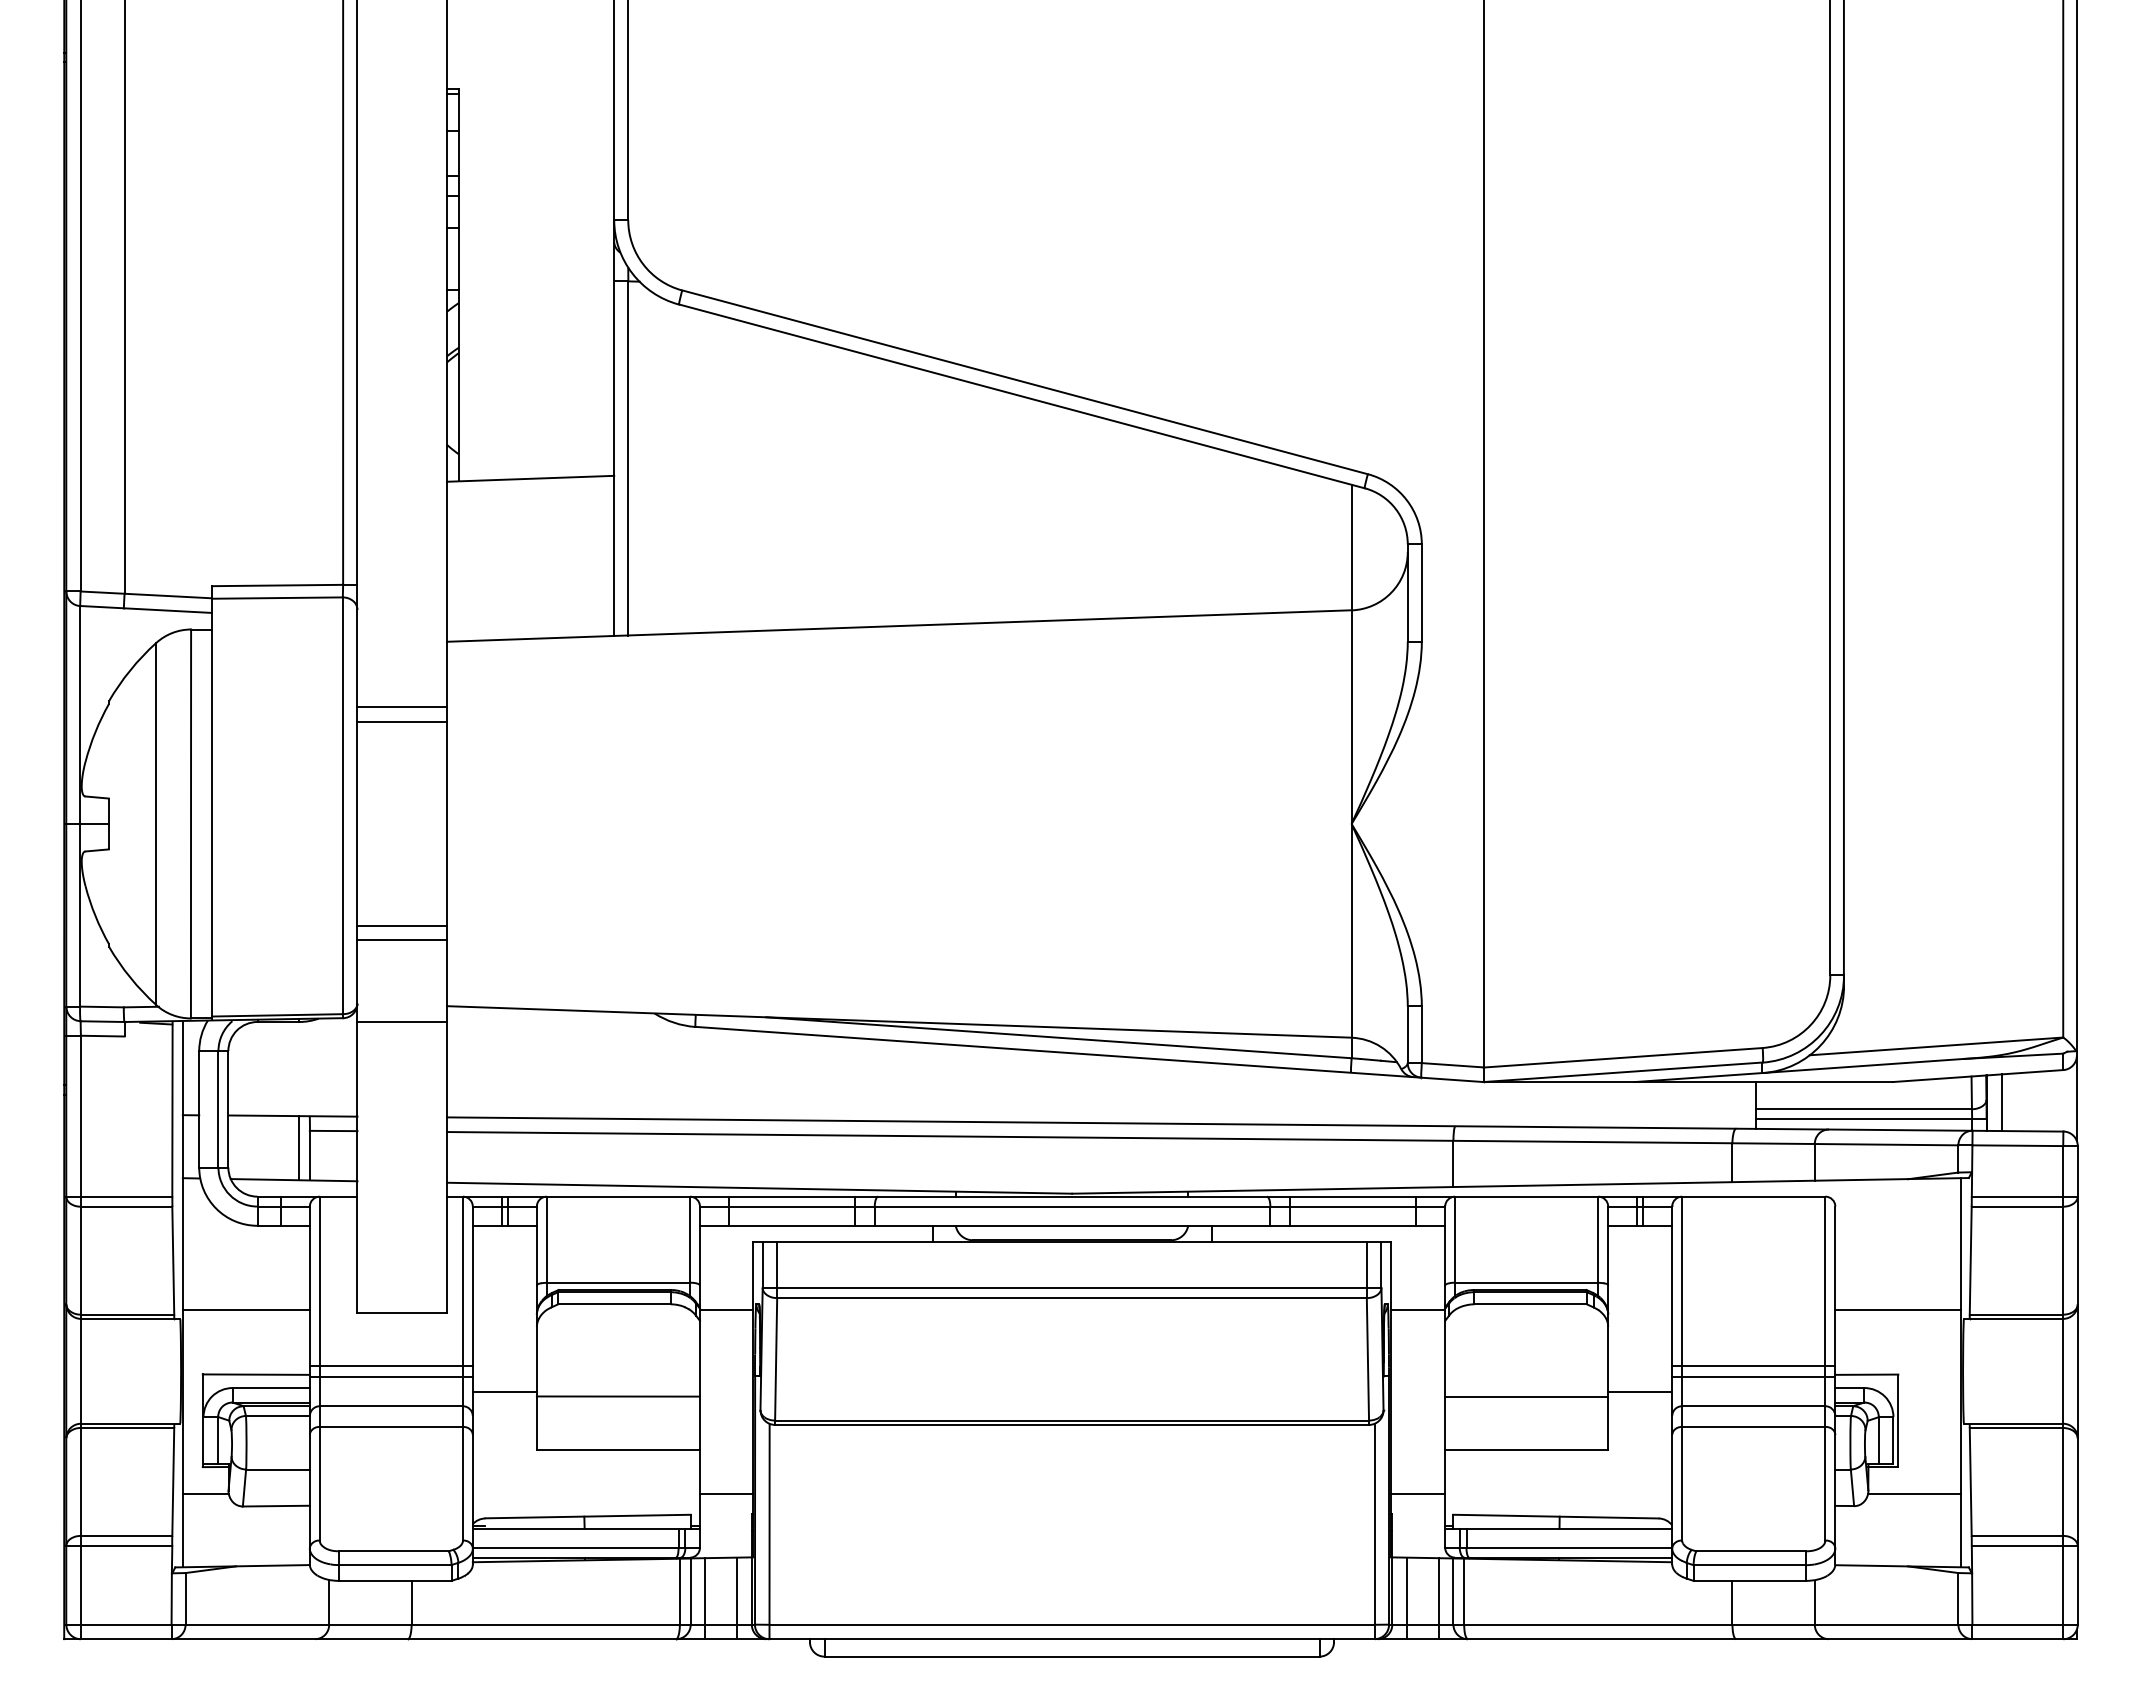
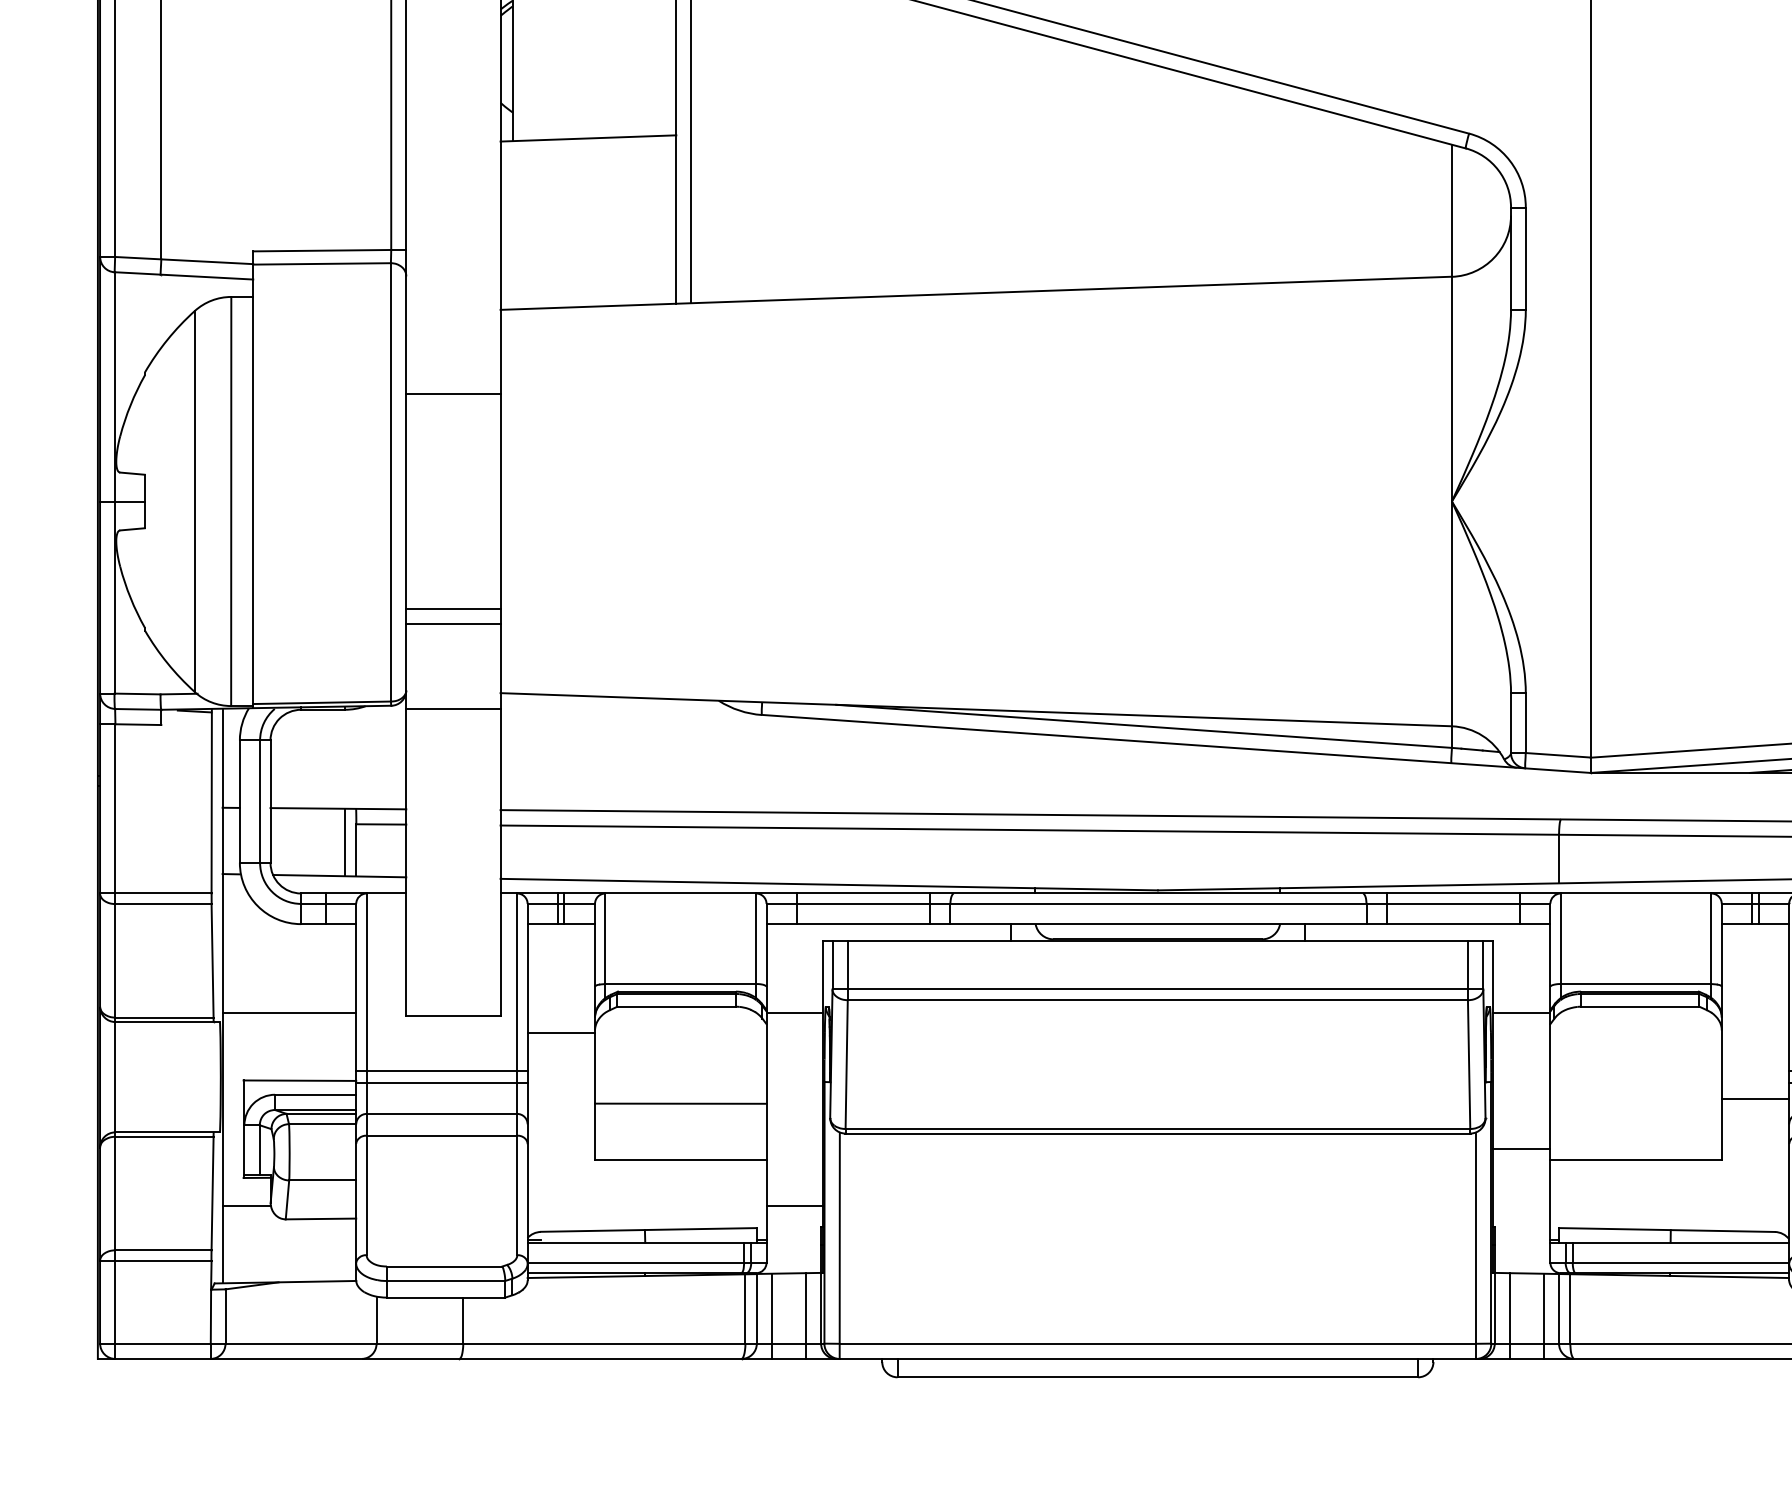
line: (402, 707) -> (453, 378), removed
line: (504, 1392) -> (560, 1033), moved
line: (1526, 1396) -> (1635, 1103), removed
line: (1417, 1493) -> (1521, 1148), moved

